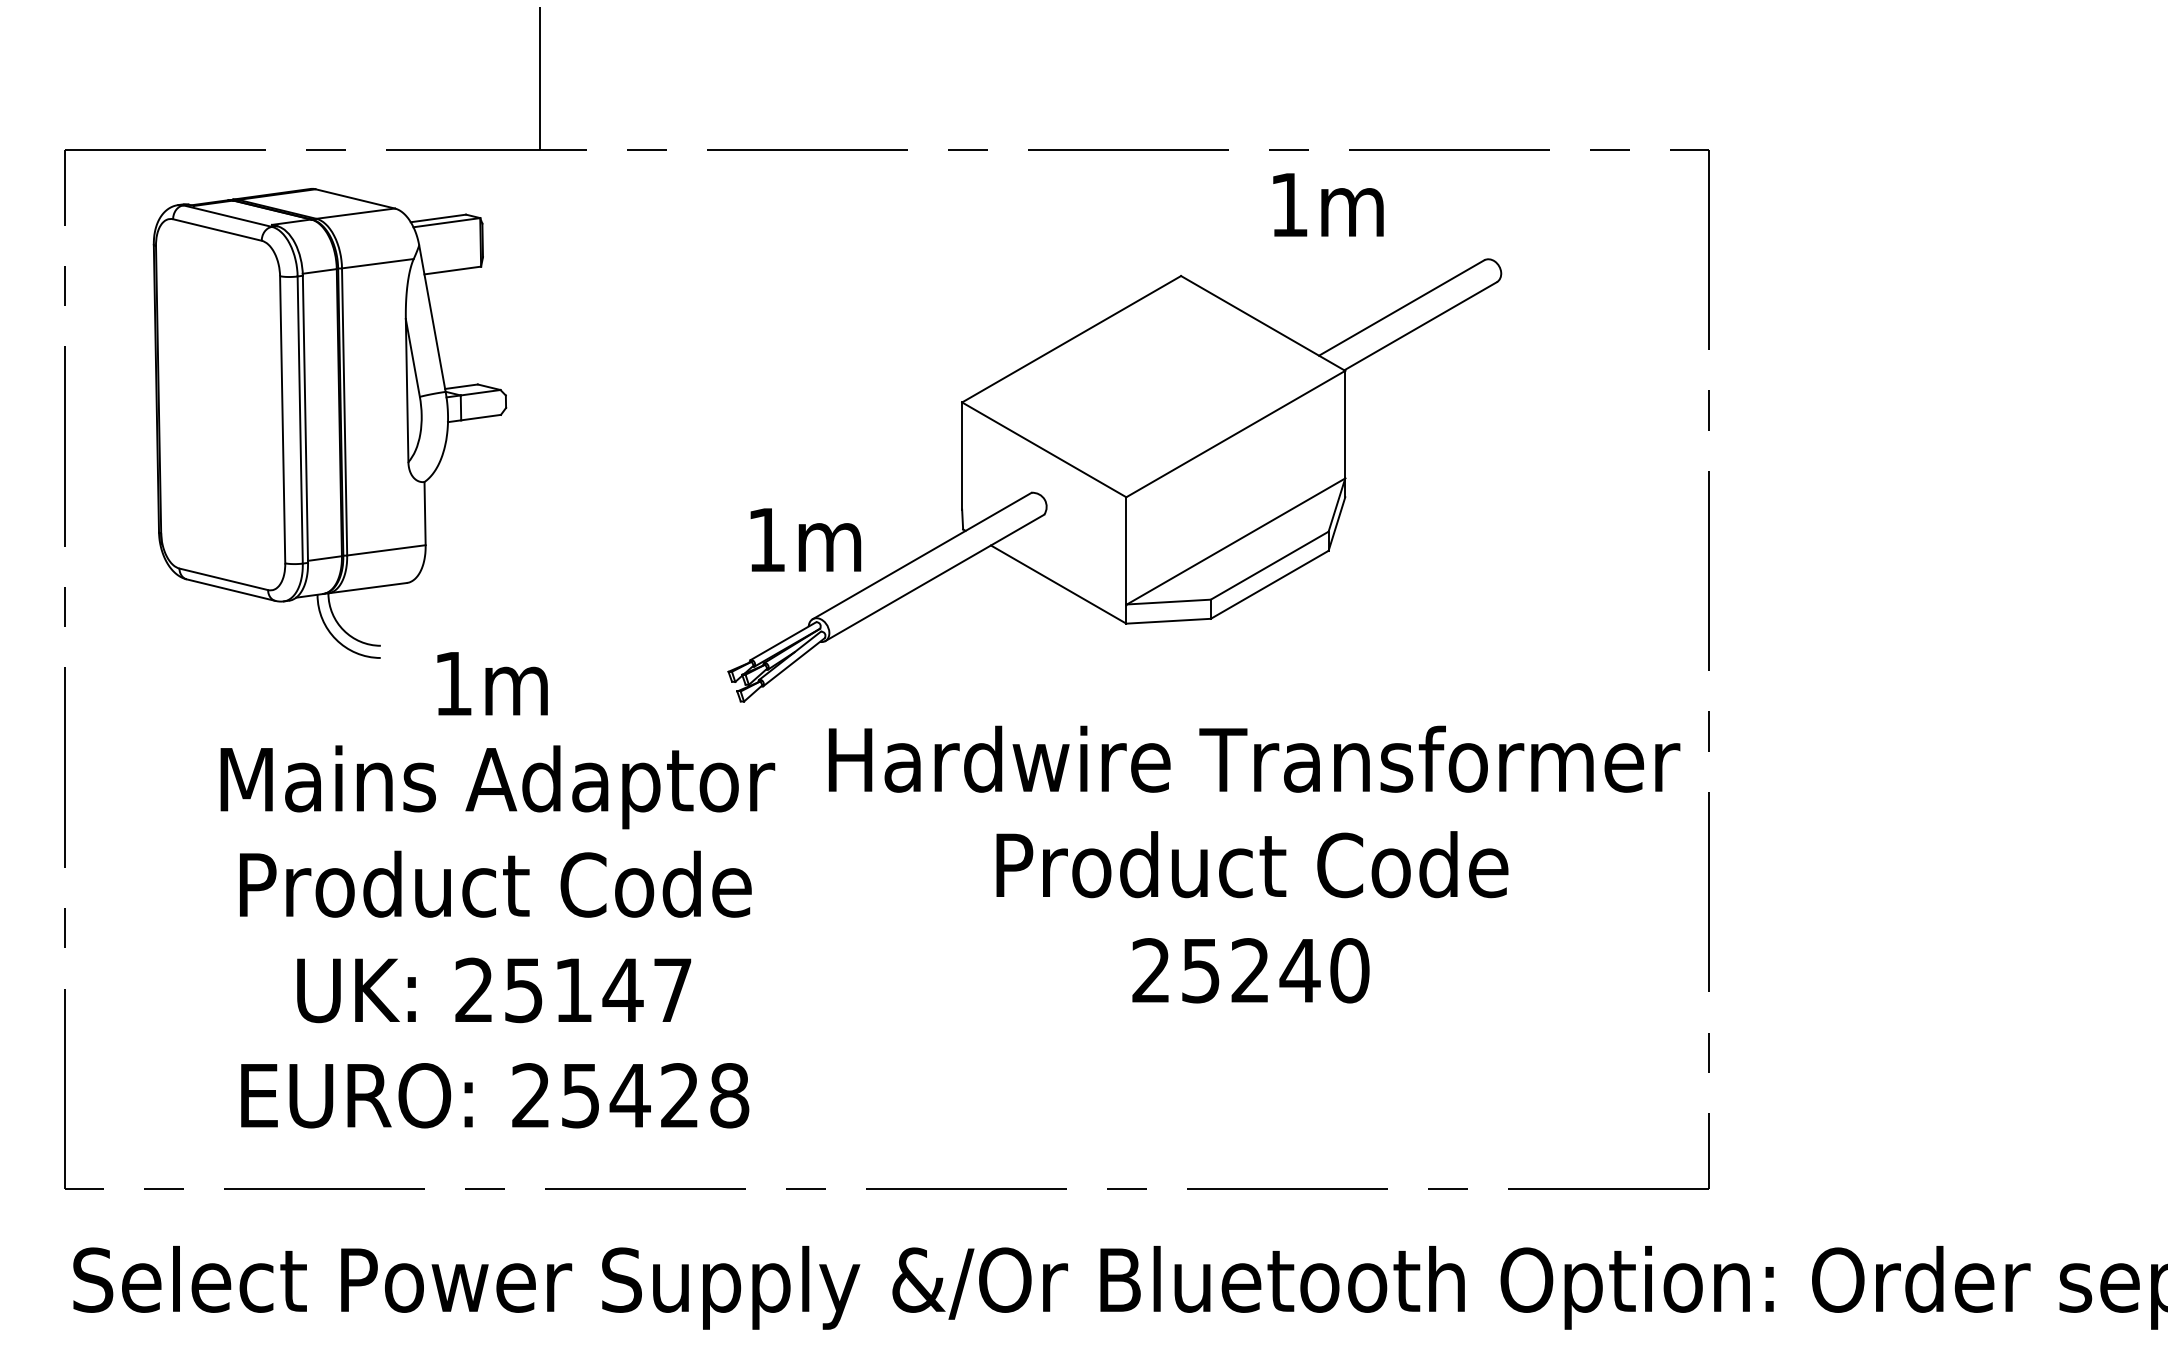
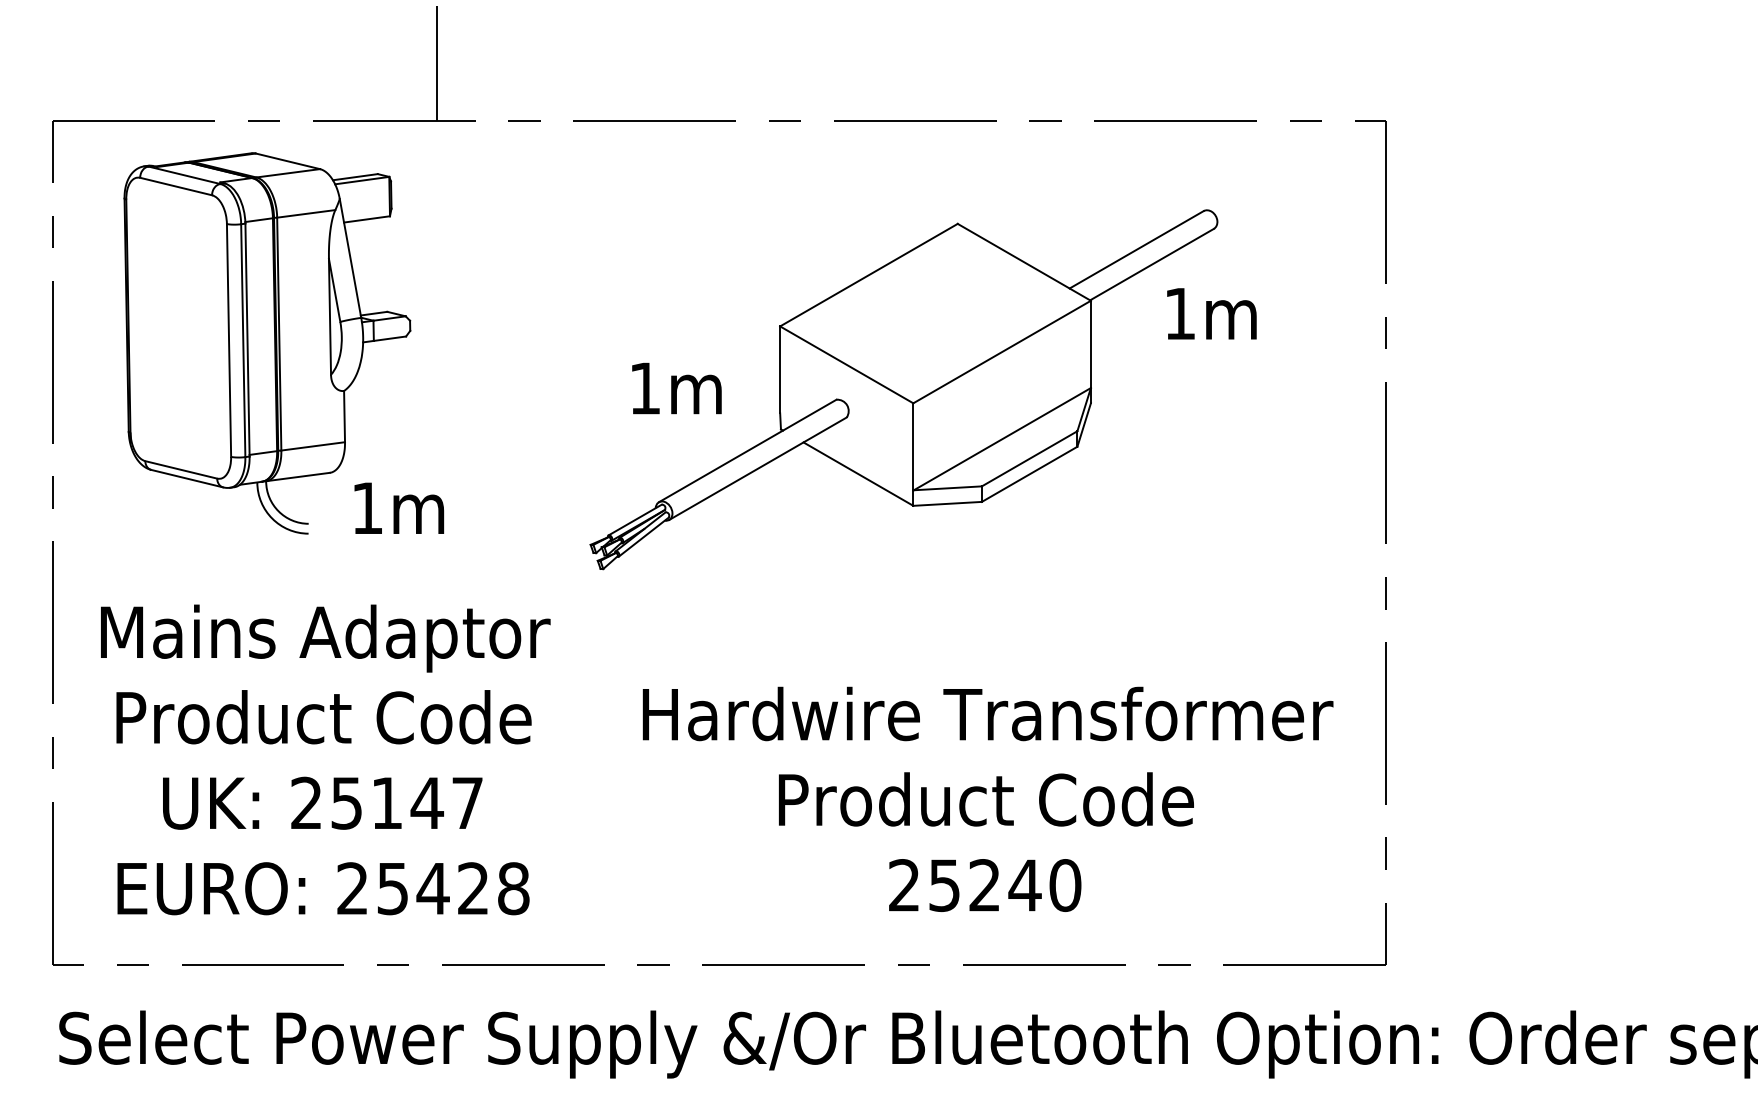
text: (1328, 204) -> (1211, 313), moved
text: (805, 539) -> (676, 388), moved
text: (492, 683) -> (399, 508), moved
text: (1254, 864) -> (988, 799), moved
text: (497, 936) -> (325, 759), moved

